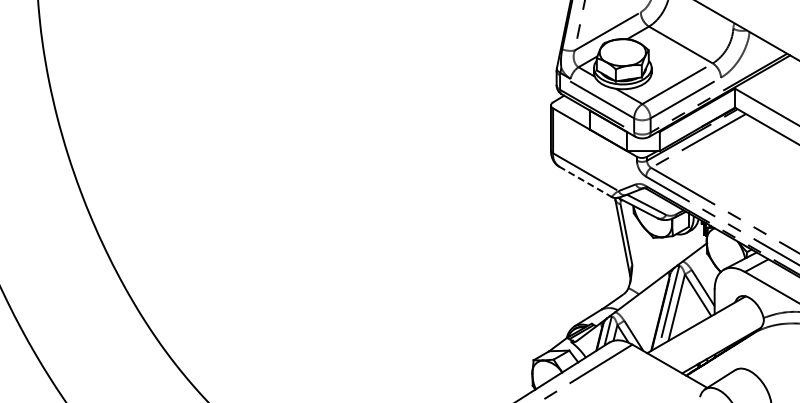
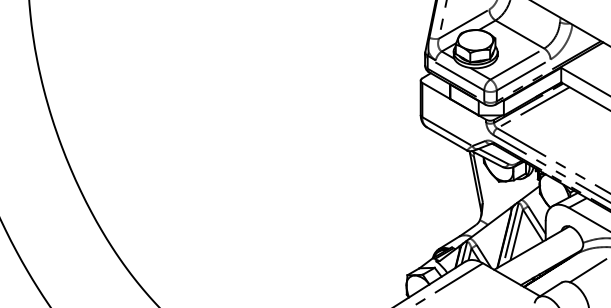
line: (585, 181) -> (447, 138), dashed -> solid
line: (769, 354) -> (587, 270), added

